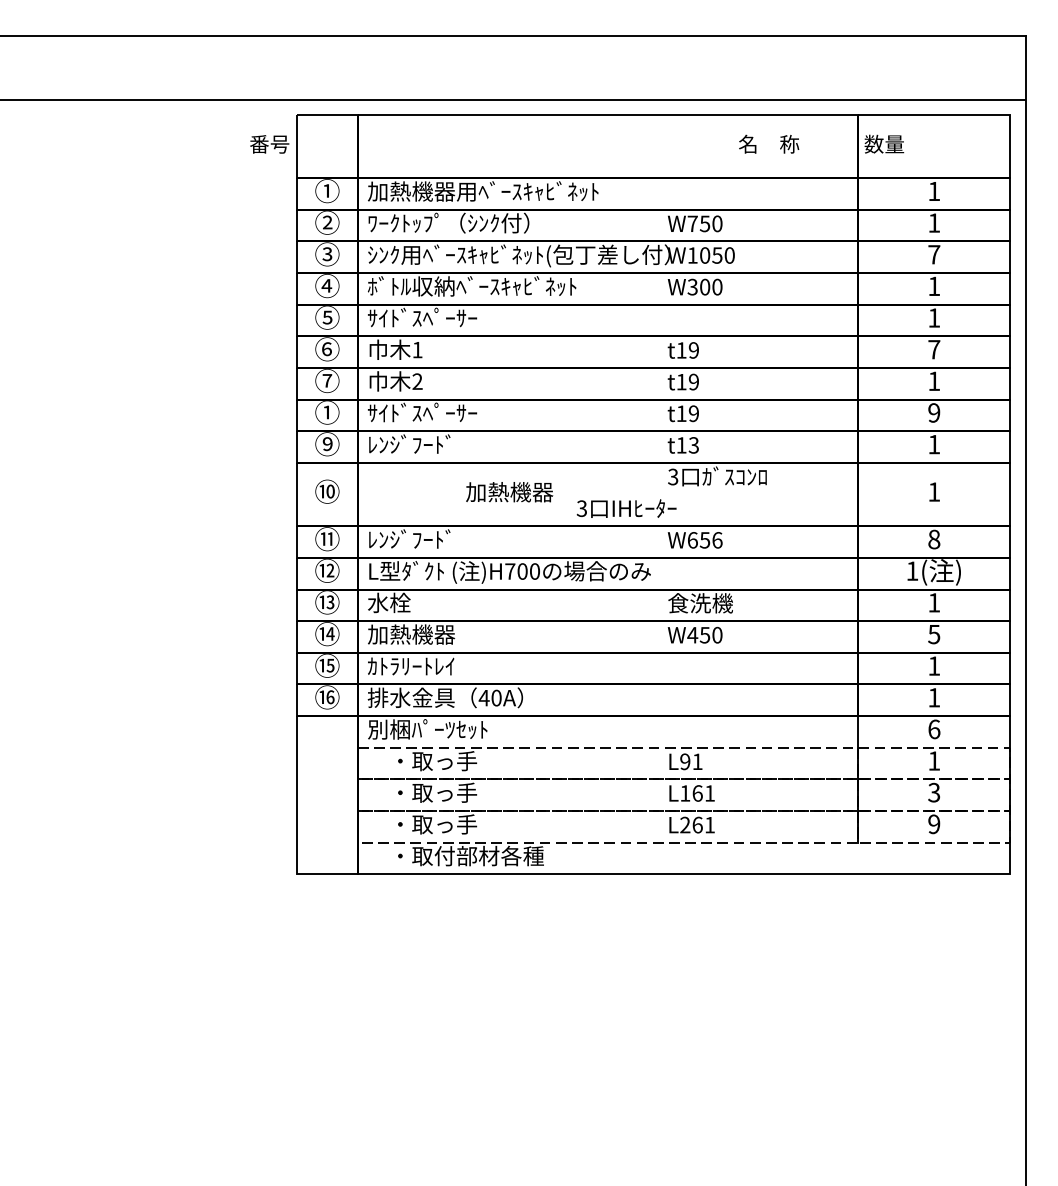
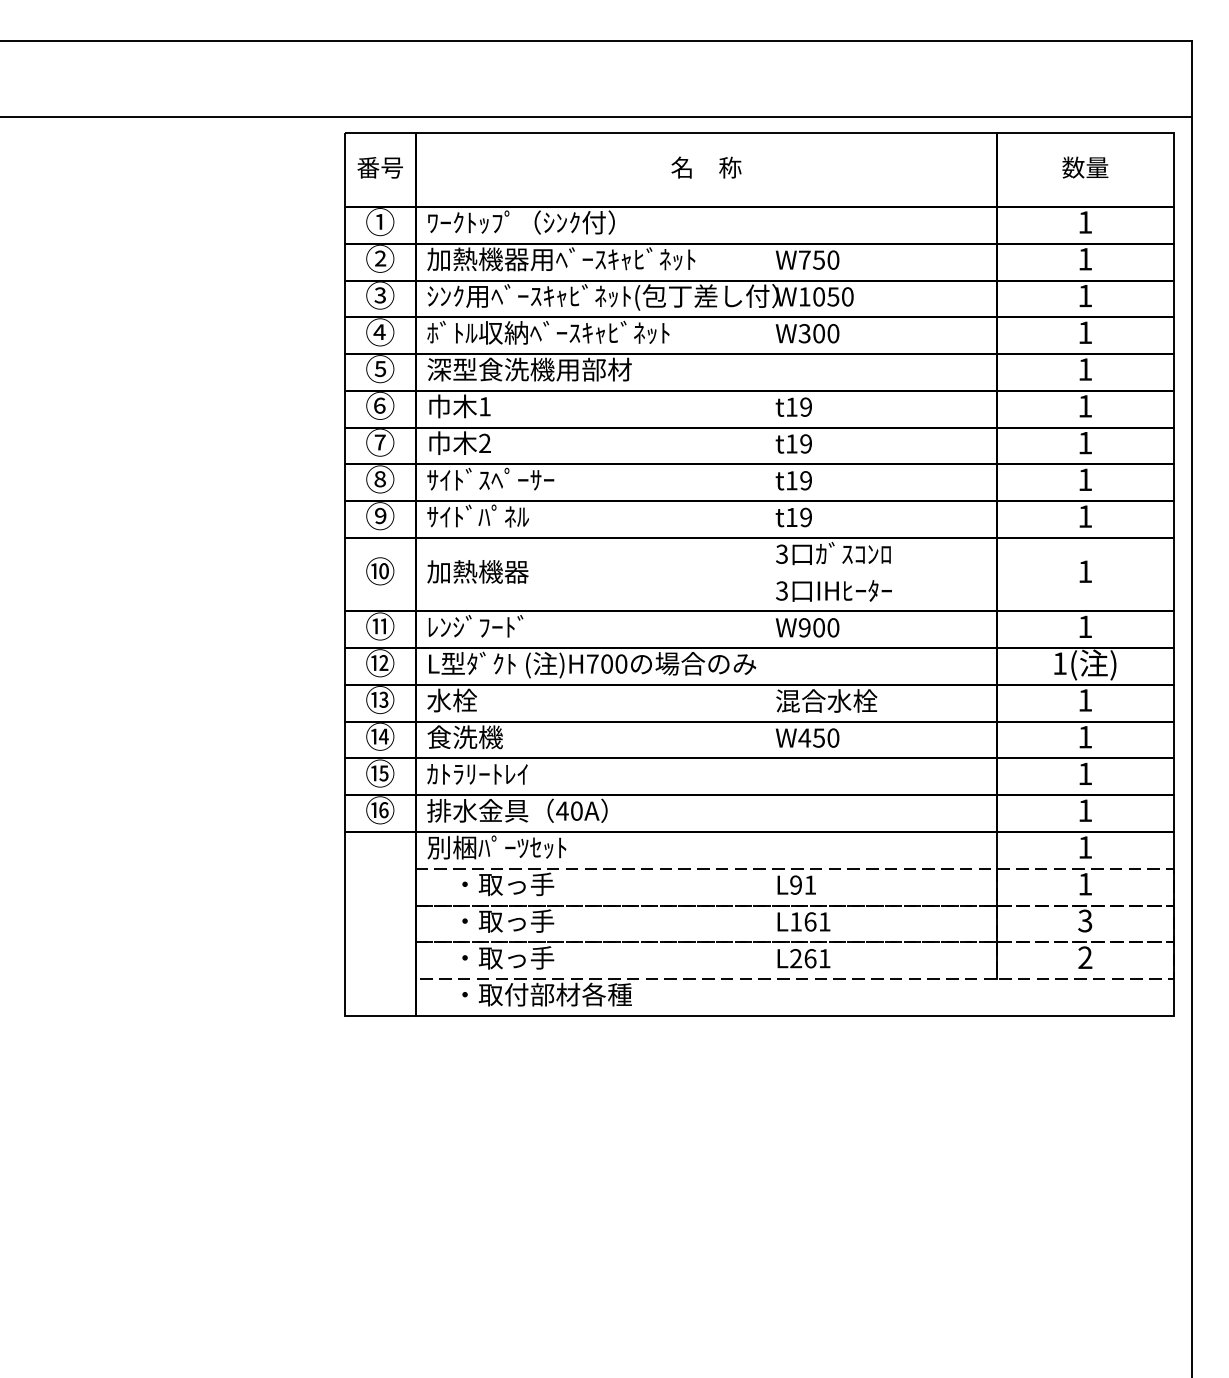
text: (269, 144) -> (379, 167), moved
text: (769, 144) -> (706, 167), moved
text: (884, 144) -> (1085, 167), moved
text: (483, 191) -> (561, 222), 加熱機器用ﾍﾞｰｽｷｬﾋﾞﾈｯﾄ -> ﾜｰｸﾄｯﾌﾟ（ｼﾝｸ付）
text: (483, 223) -> (561, 259), ﾜｰｸﾄｯﾌﾟ（ｼﾝｸ付） -> 加熱機器用ﾍﾞｰｽｷｬﾋﾞﾈｯﾄ
text: (934, 255) -> (1085, 296), 7 -> 1
text: (455, 318) -> (529, 369), ｻｲﾄﾞｽﾍﾟｰｻｰ -> 深型食洗機用部材
text: (934, 349) -> (1085, 406), 7 -> 1
text: (326, 412) -> (379, 479), ① -> ⑧
text: (934, 412) -> (1085, 479), 9 -> 1
text: (411, 443) -> (478, 515), ﾚﾝｼﾞﾌｰﾄﾞ -> ｻｲﾄﾞﾊﾟﾈﾙ
text: (693, 445) -> (805, 517), t13 -> t19
text: (509, 491) -> (477, 571), moved
text: (626, 508) -> (833, 590), moved
text: (934, 539) -> (1085, 626), 8 -> 1
text: (704, 540) -> (818, 627), W656 -> W900
text: (712, 602) -> (827, 700), 食洗機 -> 混合水栓
text: (411, 634) -> (477, 737), 加熱機器 -> 食洗機
text: (934, 634) -> (1085, 737), 5 -> 1
text: (934, 729) -> (1085, 847), 6 -> 1
text: (934, 824) -> (1085, 957), 9 -> 2

